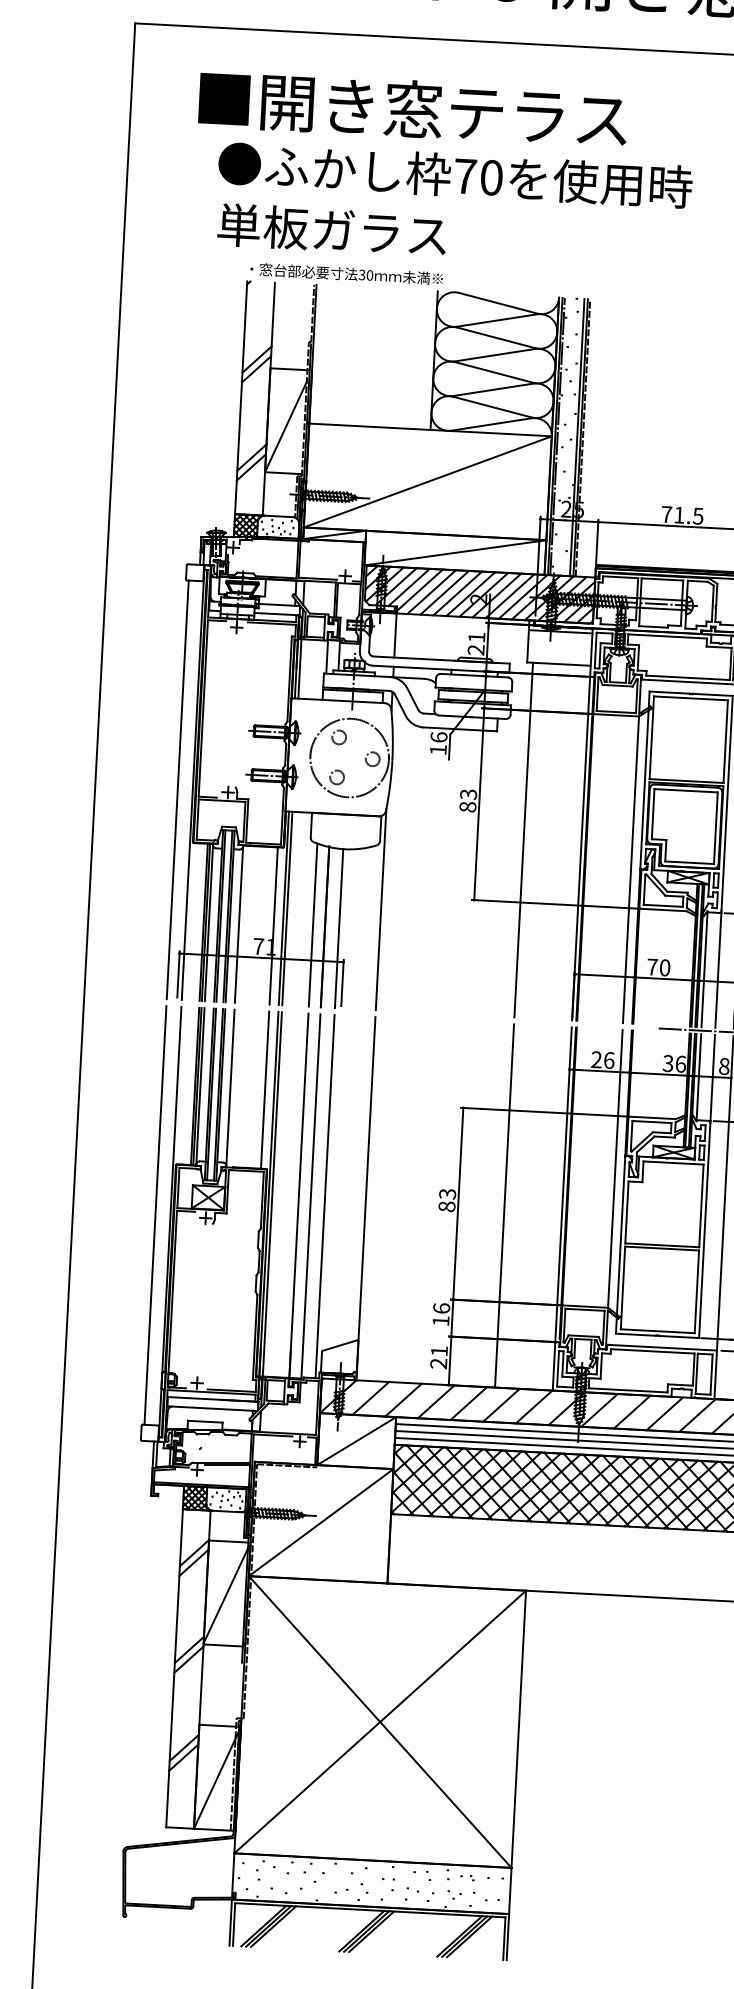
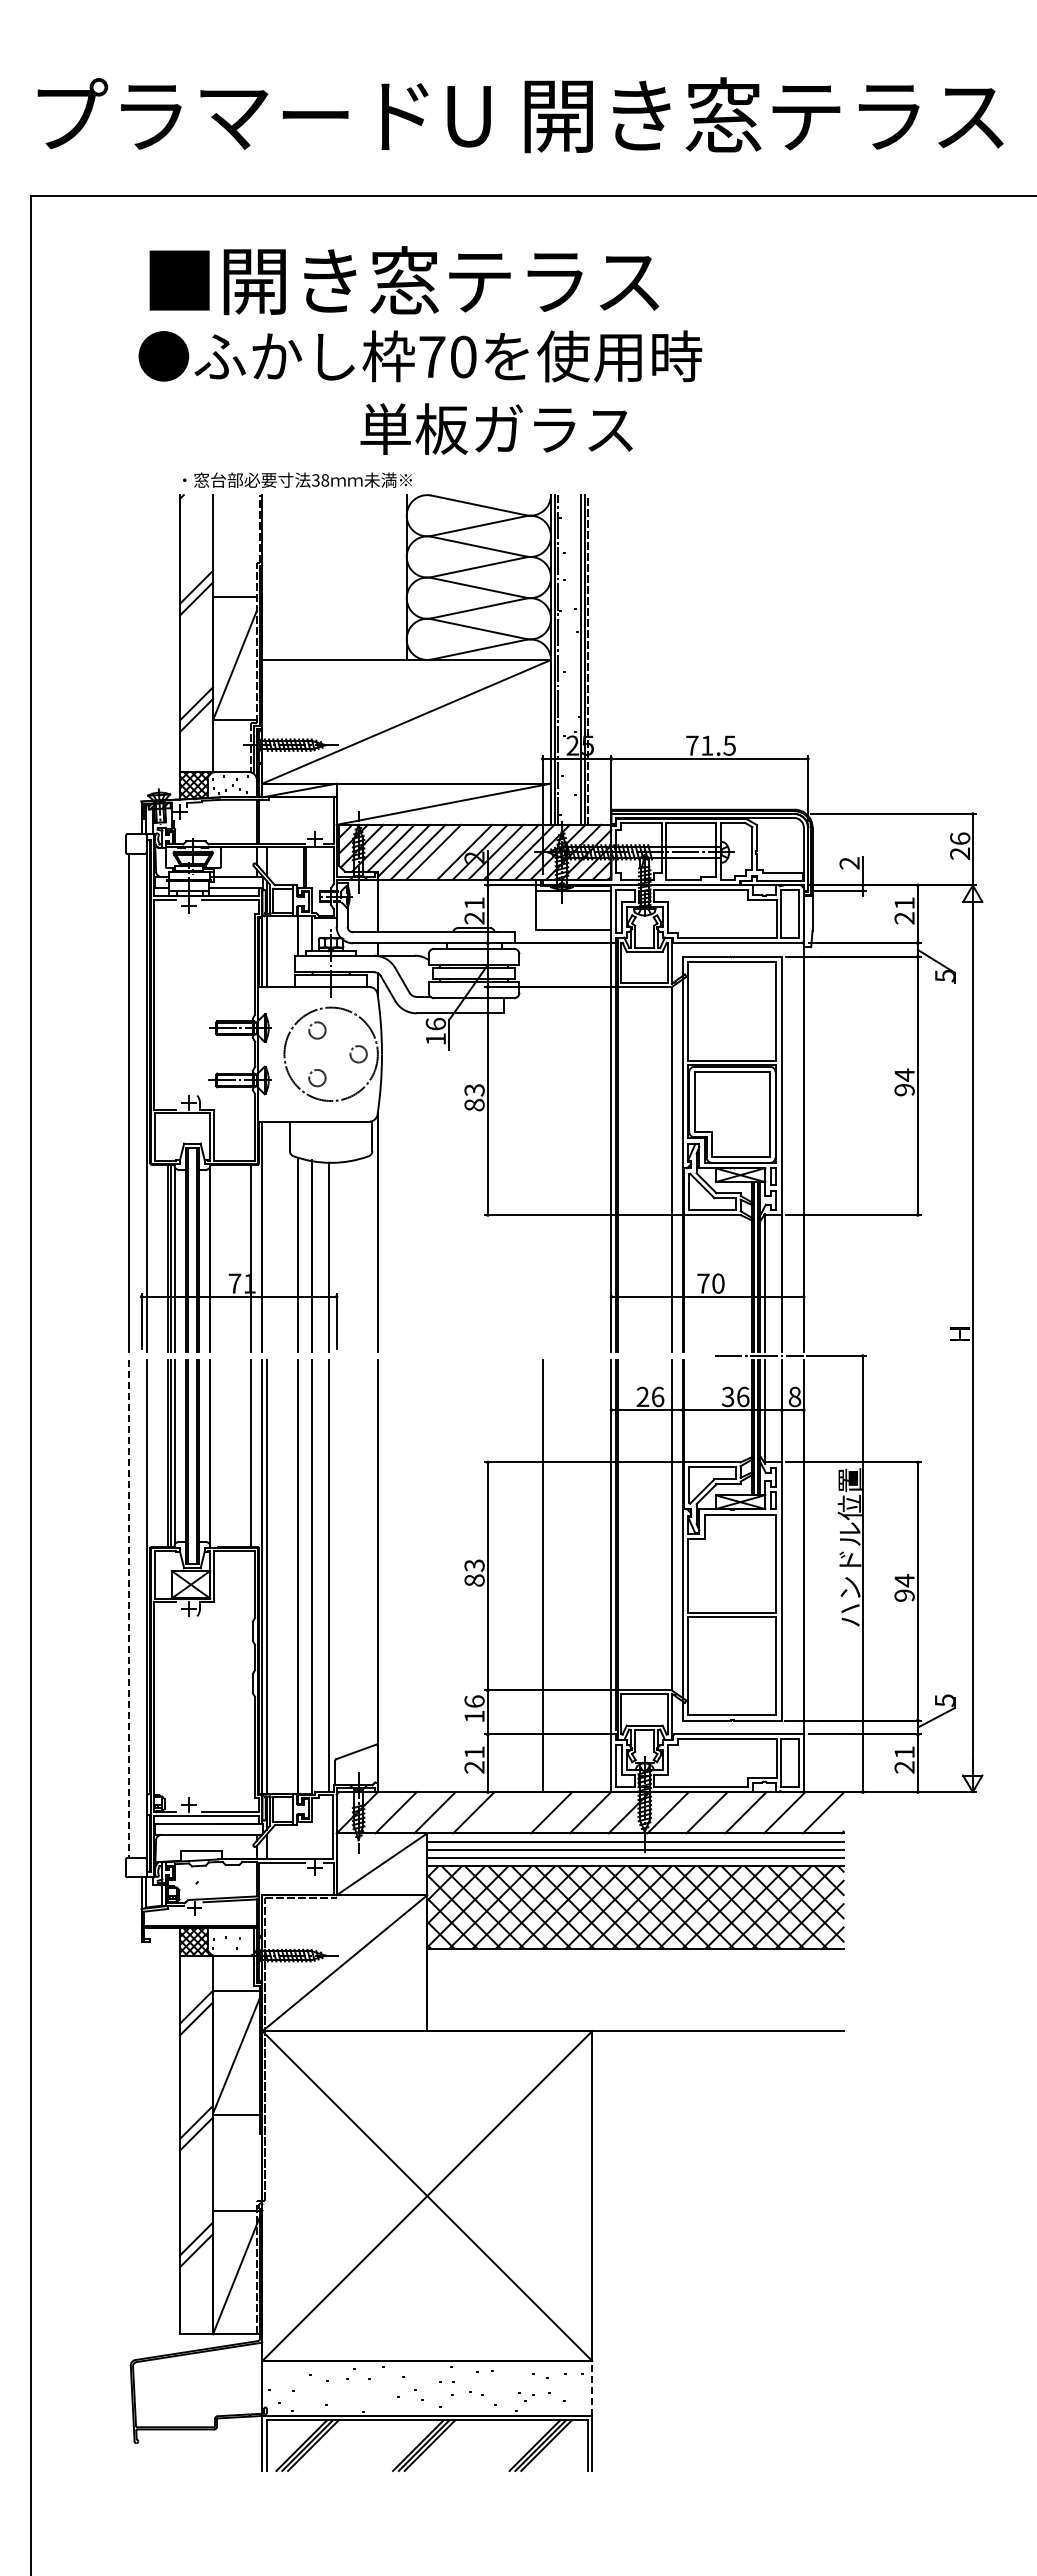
text: (413, 109) -> (404, 280), moved
text: (332, 229) -> (496, 428), moved
text: (370, 275) -> (325, 480), 30 -> 38
line: (457, 592) -> (448, 851), removed
line: (523, 839) -> (542, 1140), removed
line: (287, 908) -> (266, 1236), removed
line: (155, 1215) -> (129, 1609), solid -> dashed
line: (468, 1403) -> (512, 1812), removed
line: (510, 1890) -> (592, 2387), solid -> dashed

